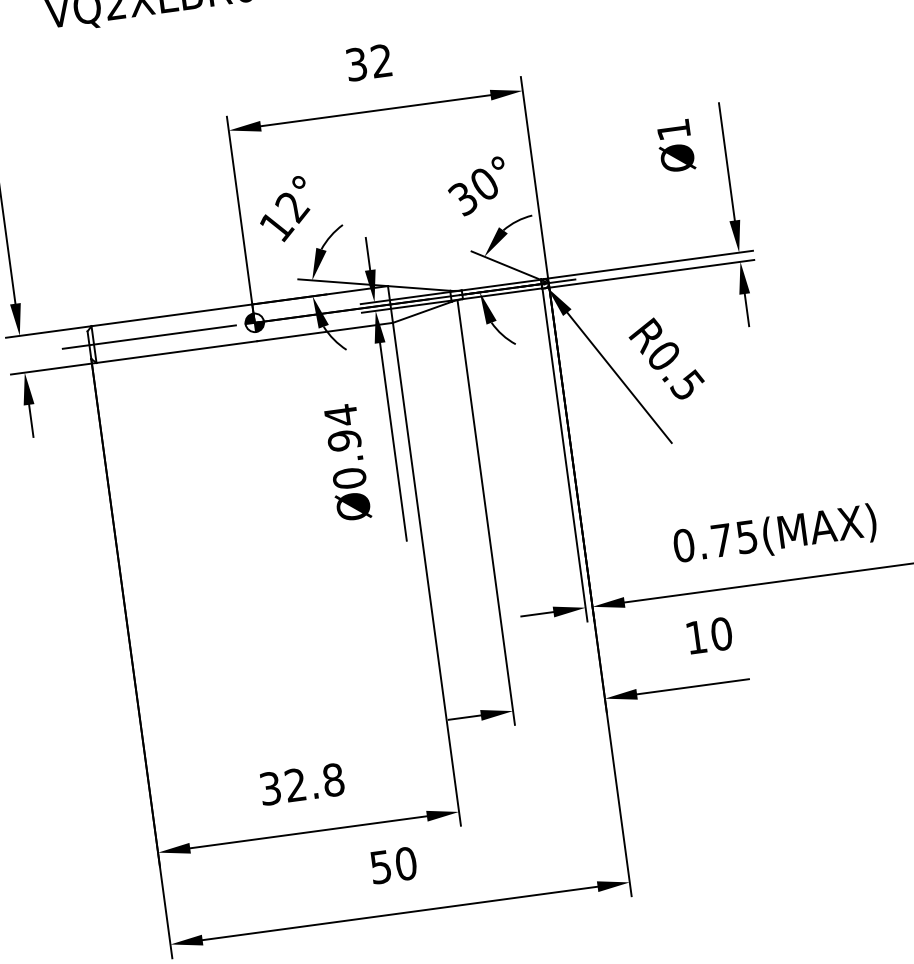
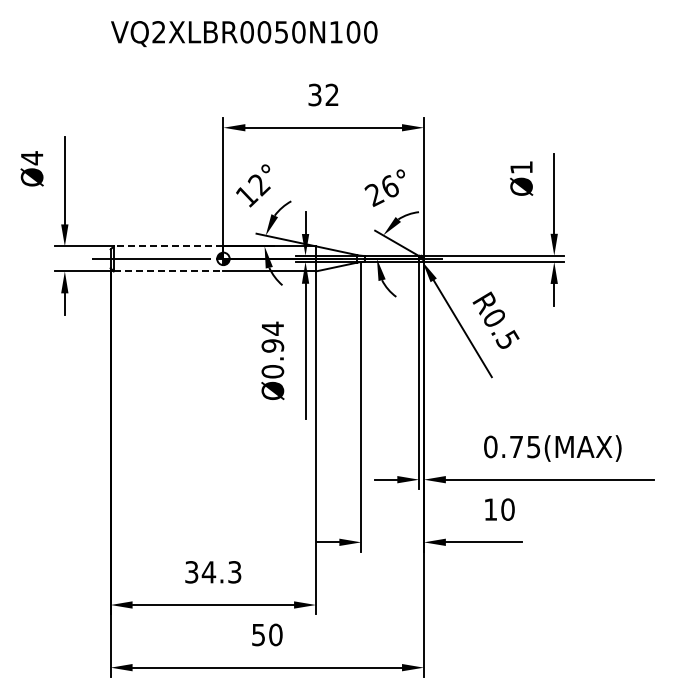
text: (472, 191) -> (381, 190), 30° -> 26°
line: (171, 315) -> (168, 246), solid -> dashed
line: (176, 352) -> (168, 271), solid -> dashed
text: (314, 782) -> (221, 572), 32.8 -> 34.3

